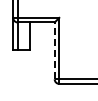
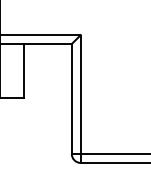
line: (54, 50) -> (71, 98), dashed -> solid

